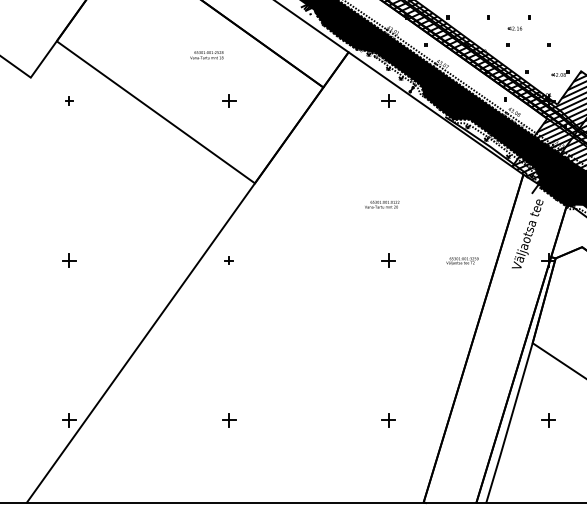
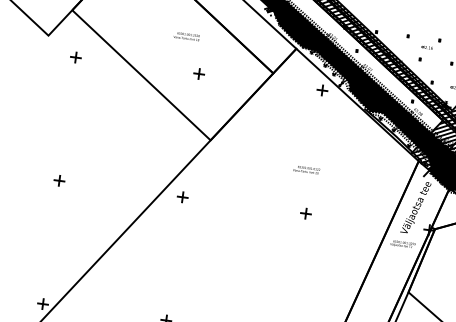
part: (69, 100) -> (76, 57), size x1.67
part: (229, 260) -> (183, 197), size x1.67
text: (462, 260) -> (403, 243), moved

